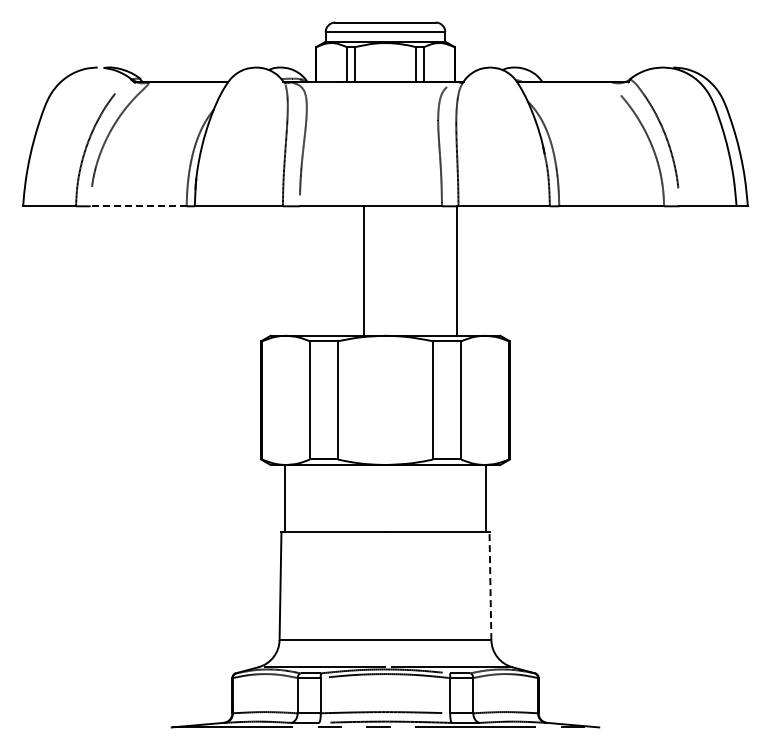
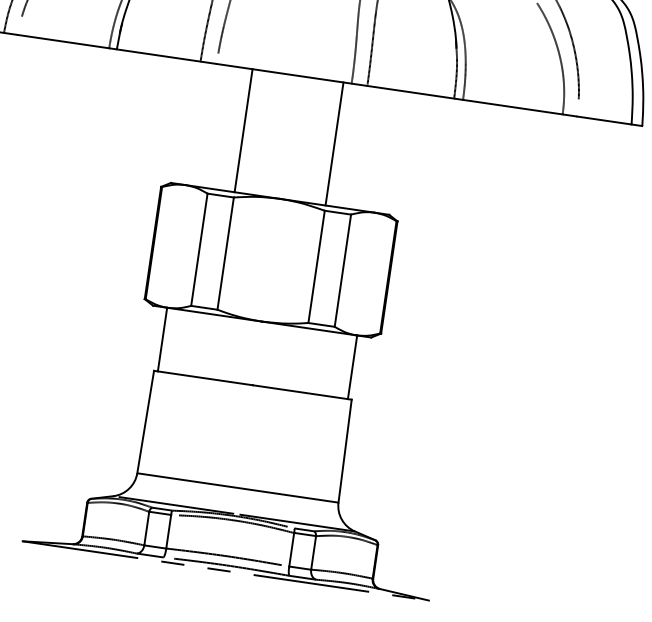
line: (138, 206) -> (63, 41), dashed -> solid
line: (363, 270) -> (243, 130), moved
line: (457, 270) -> (334, 143), moved
line: (490, 585) -> (345, 450), dashed -> solid

